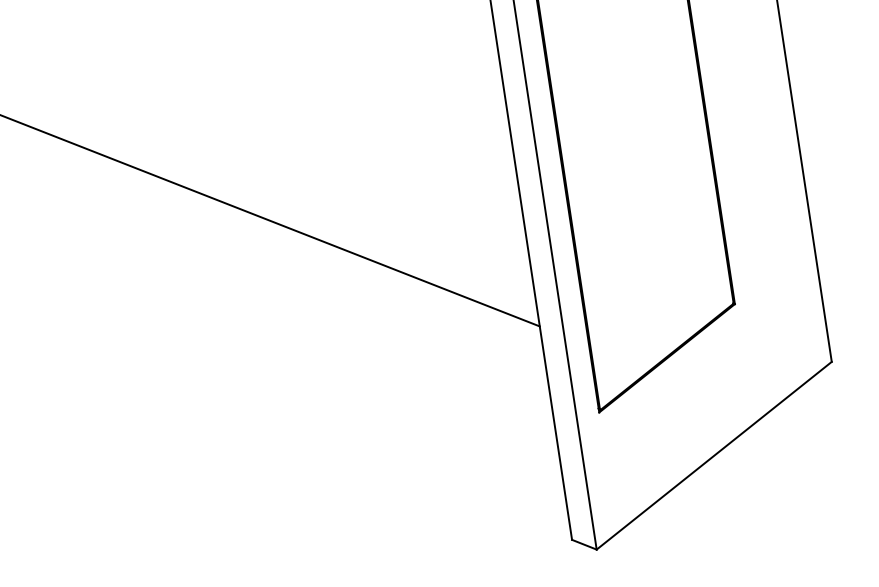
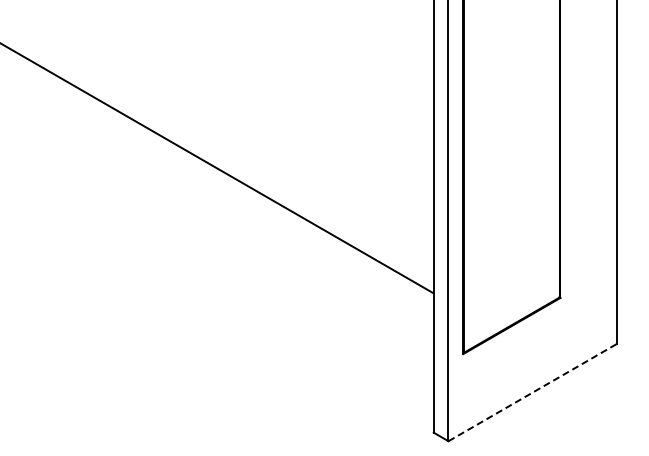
line: (714, 455) -> (532, 392), solid -> dashed

